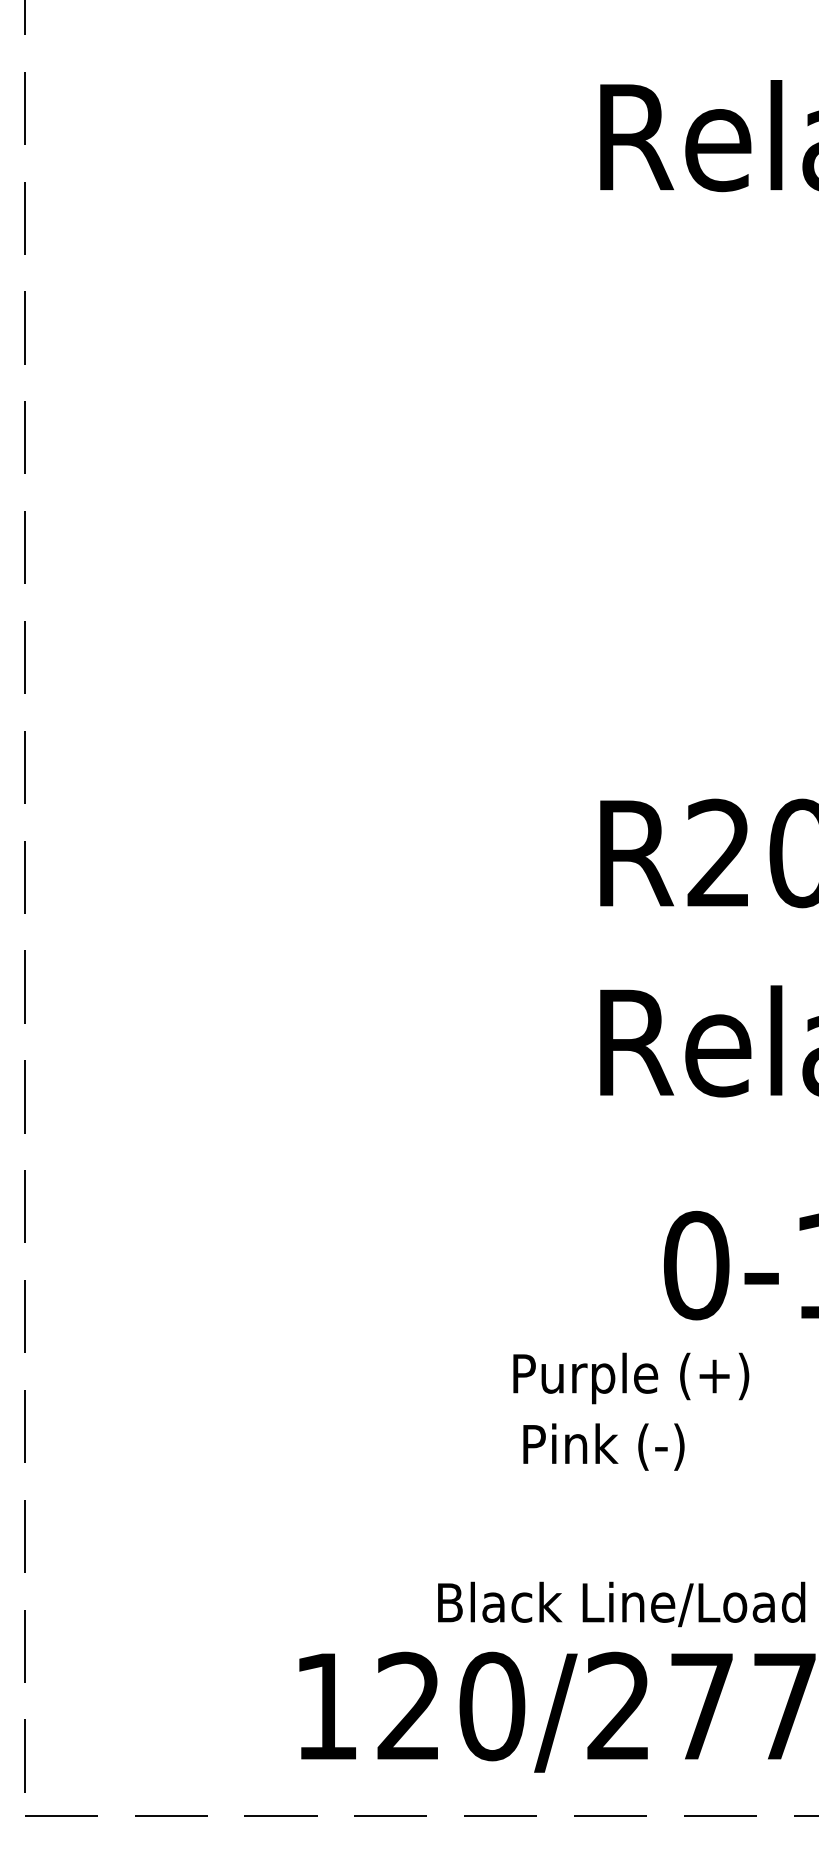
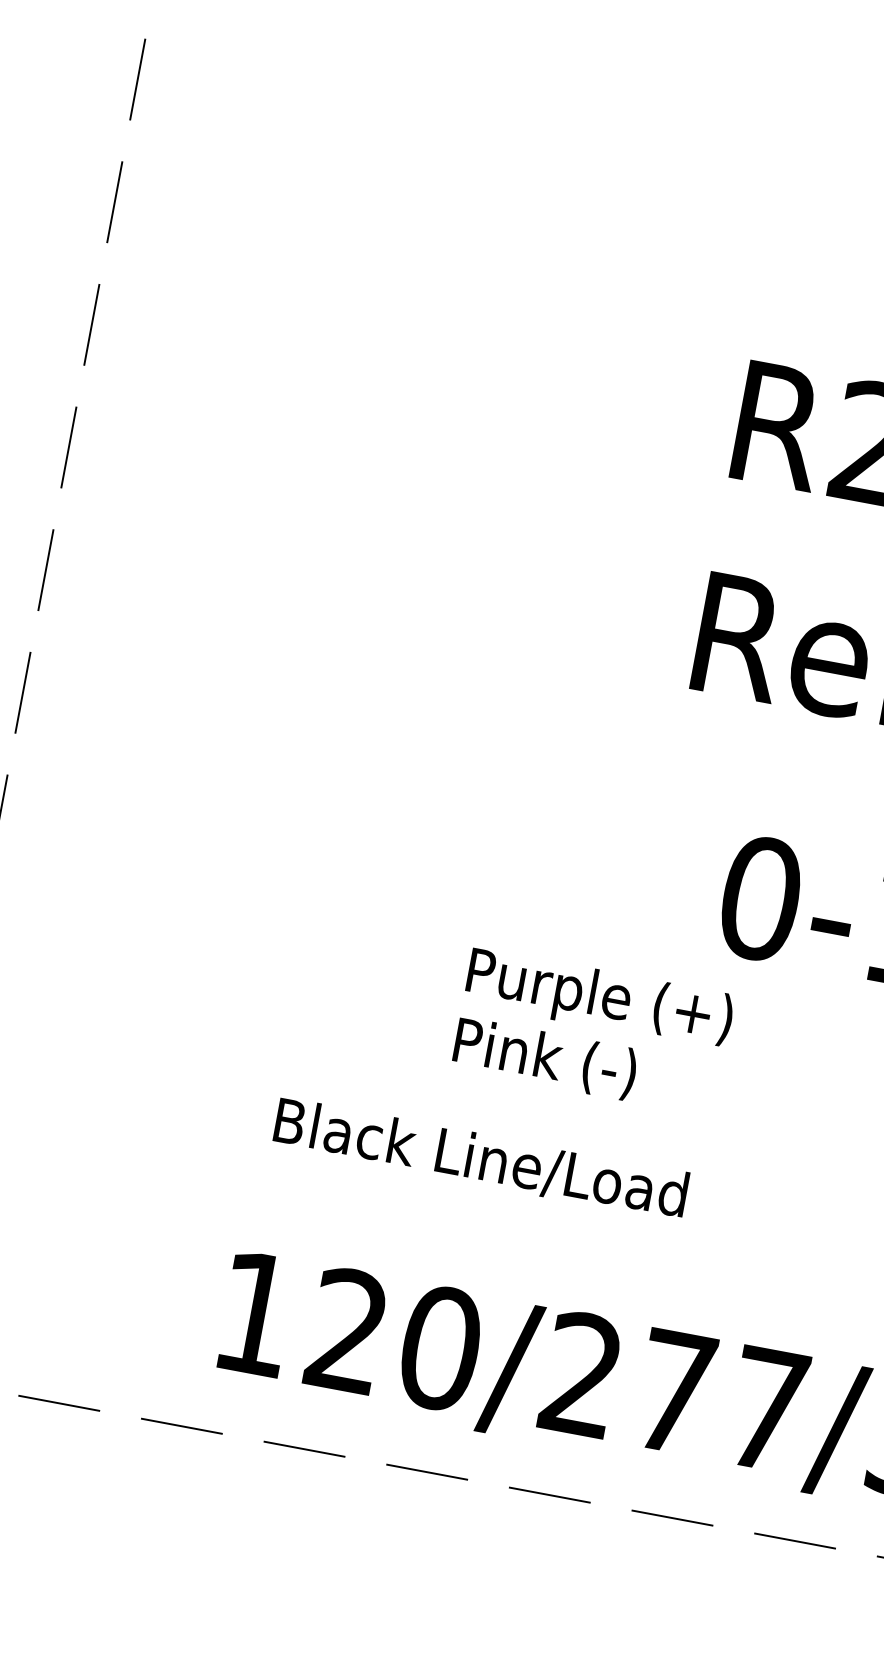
text: (631, 1378) -> (599, 999), moved
text: (603, 1446) -> (544, 1058), moved
text: (621, 1604) -> (480, 1159), moved

